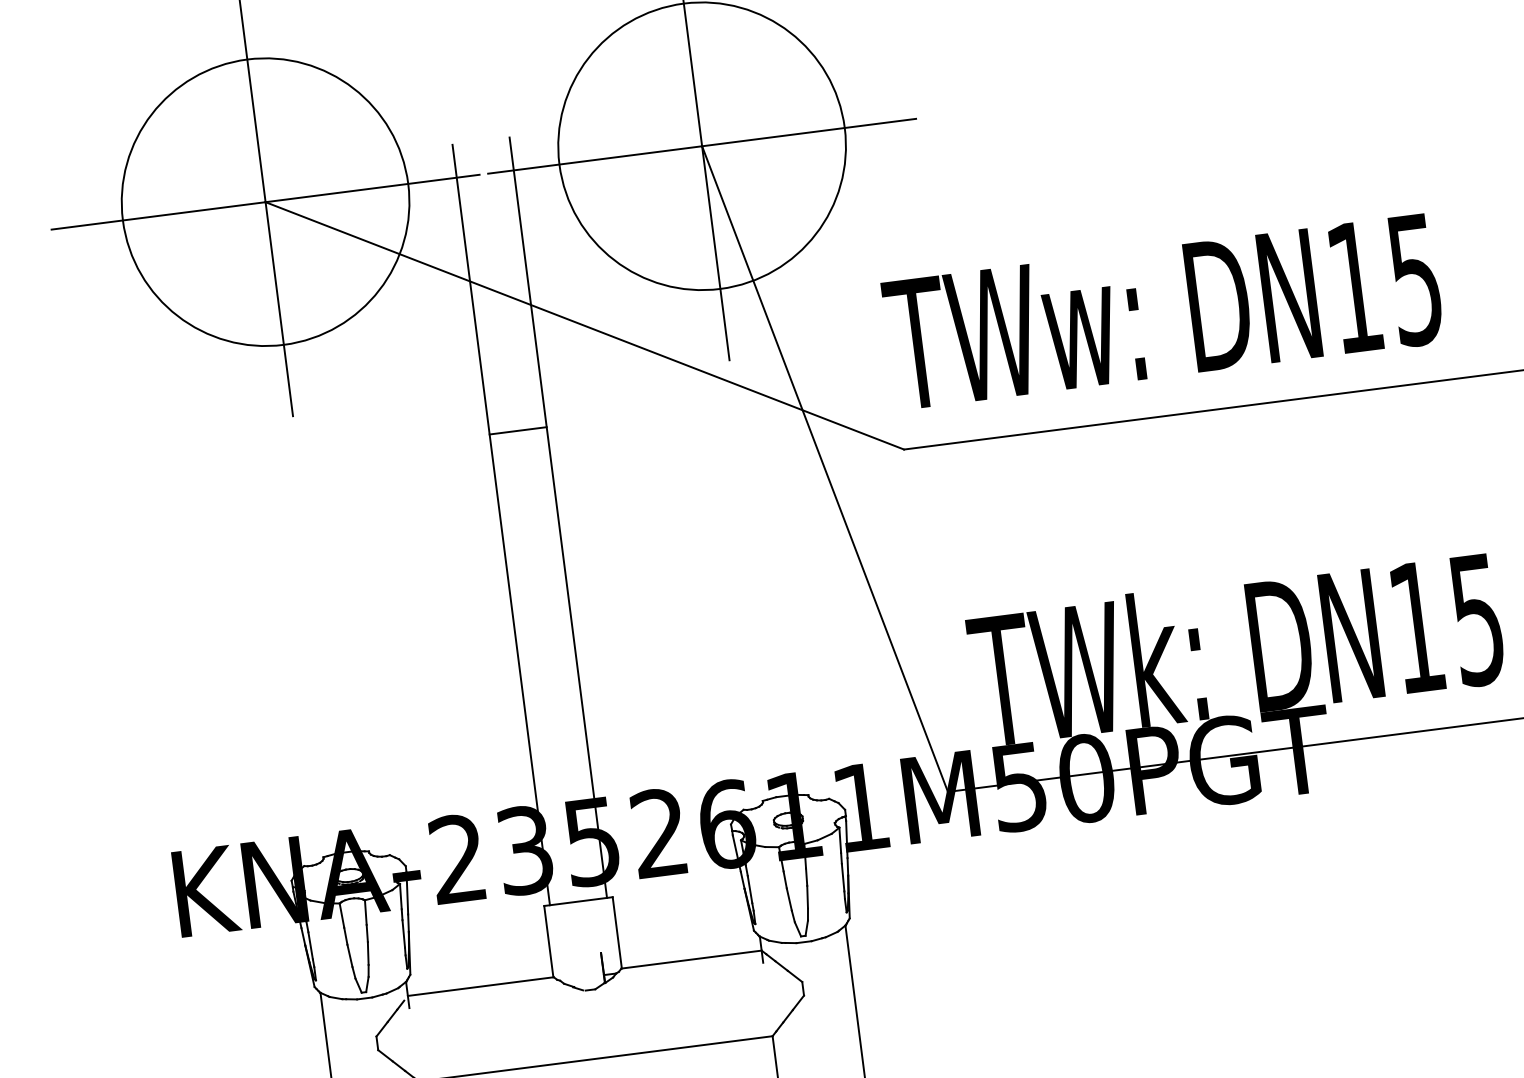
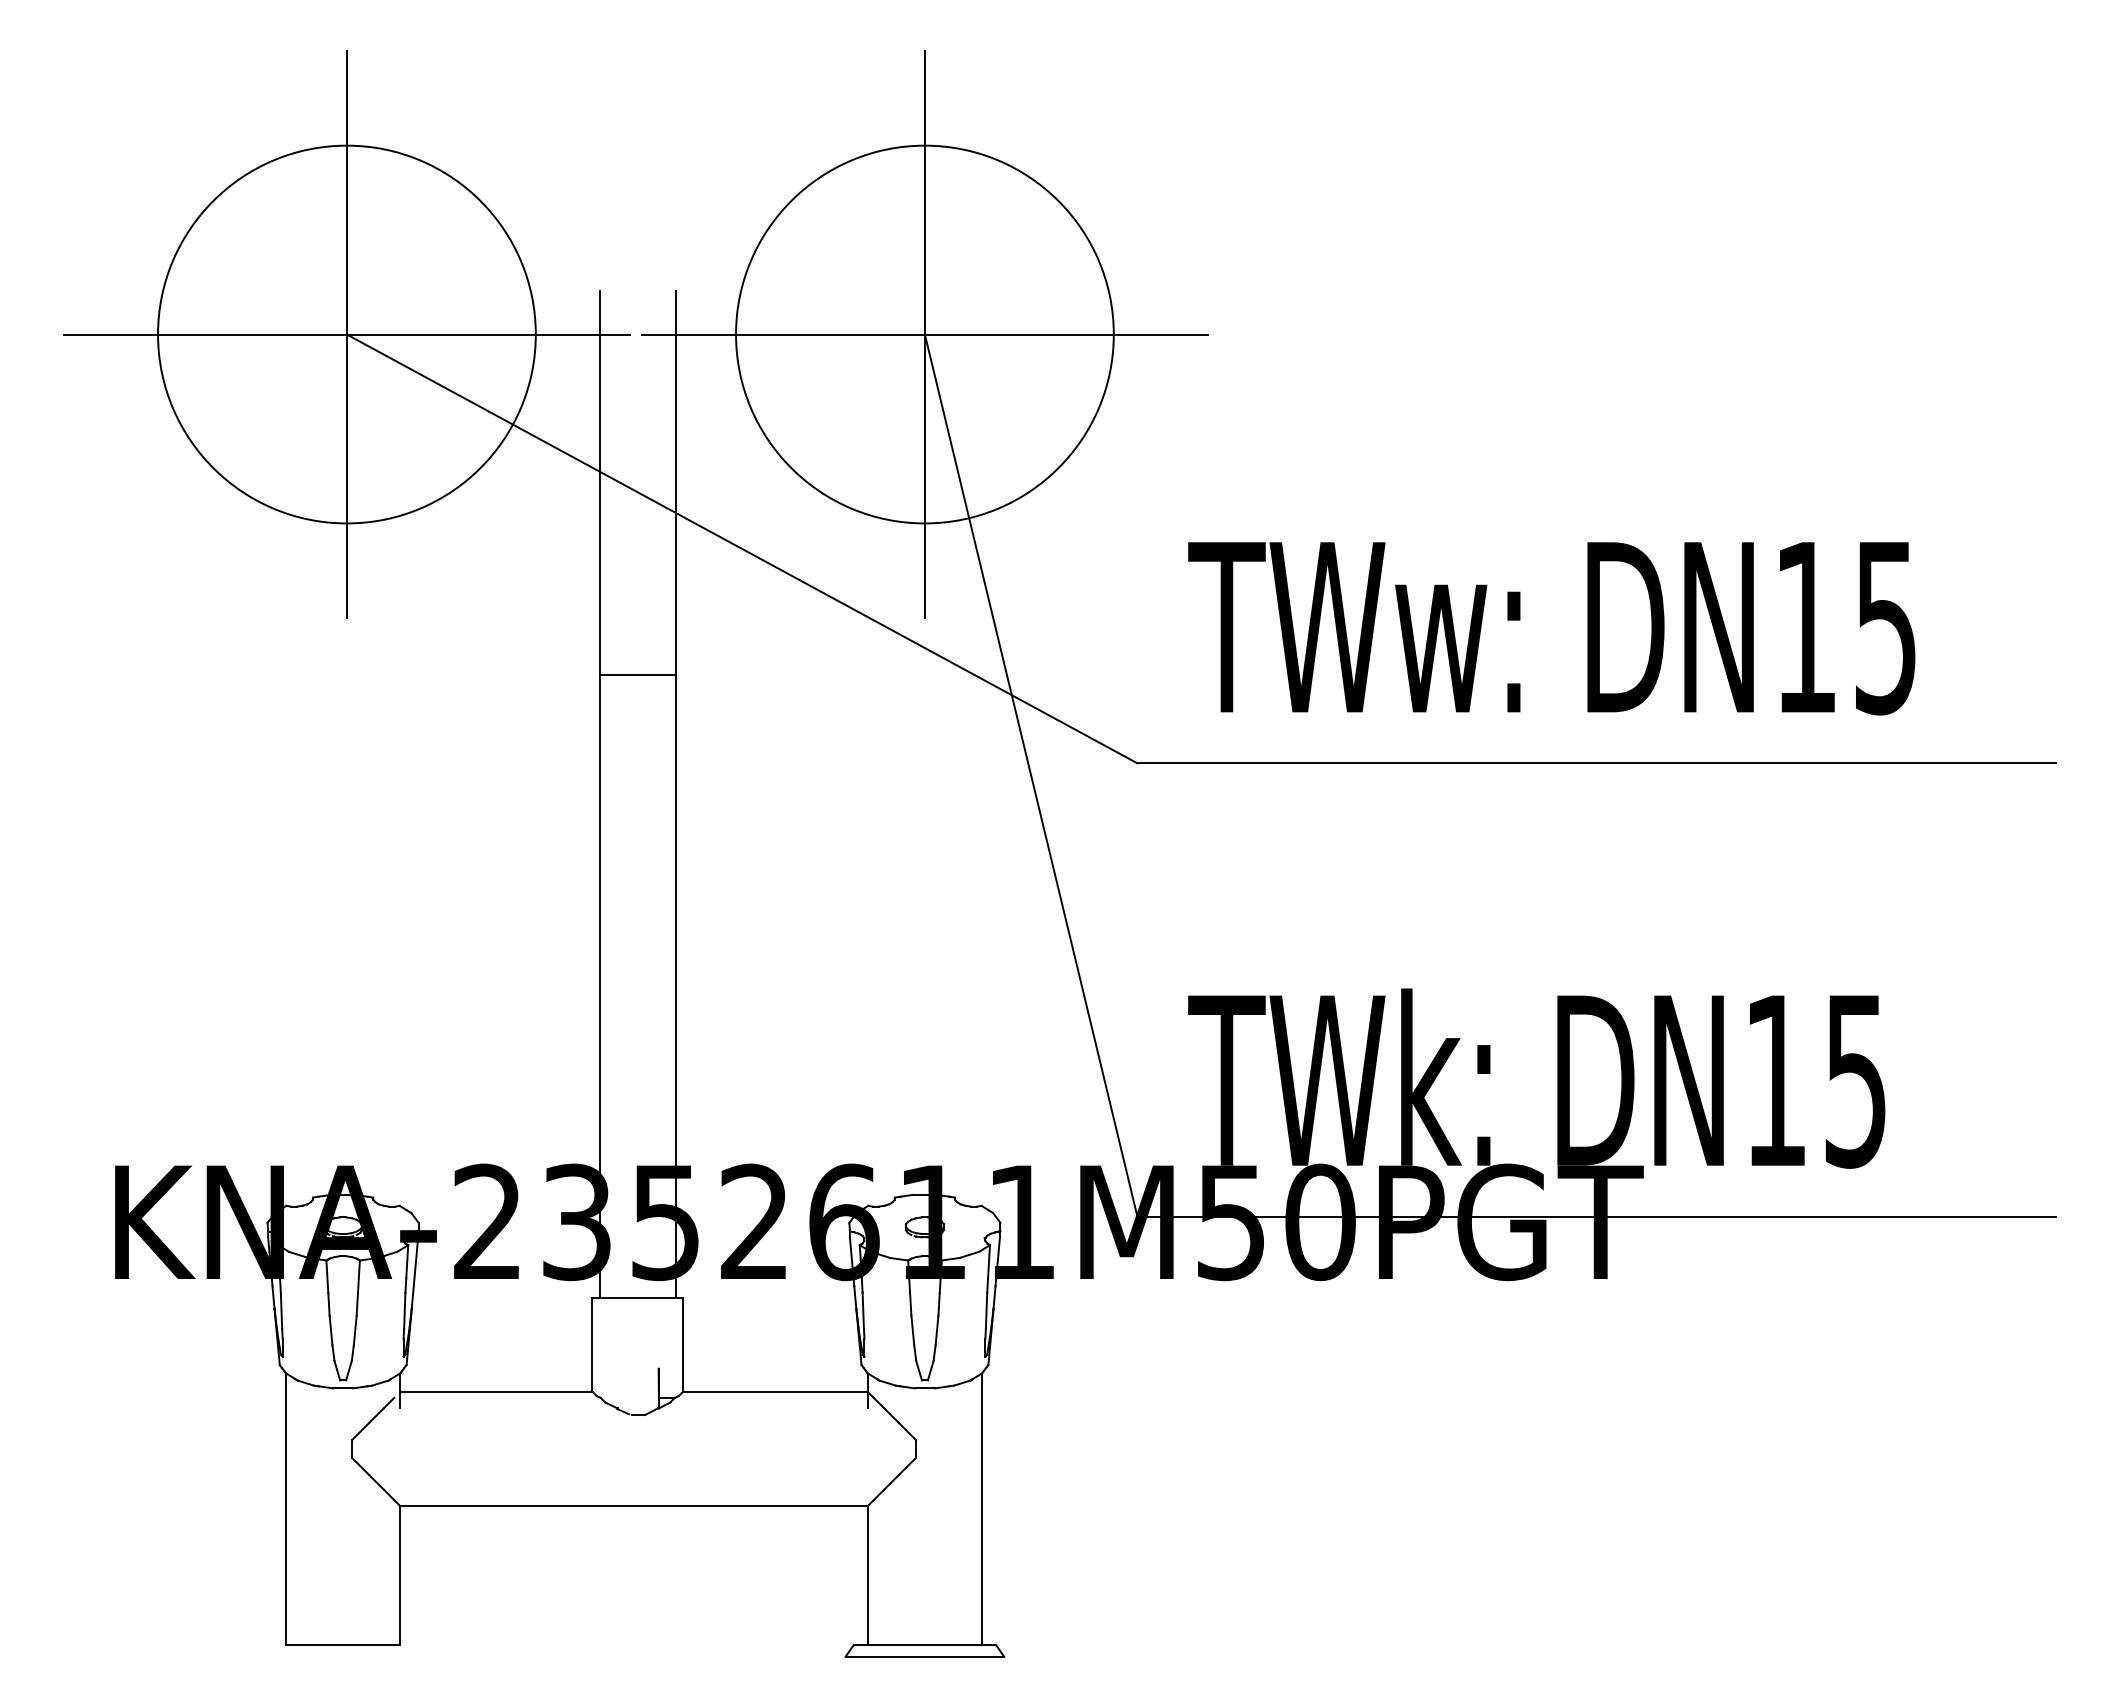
text: (1162, 312) -> (1551, 628), moved

